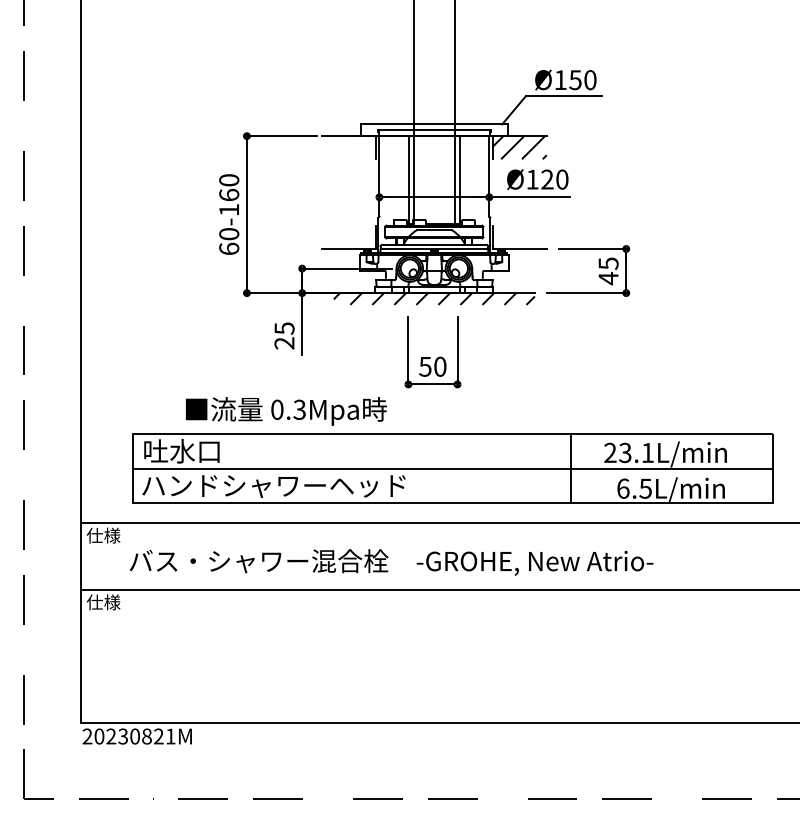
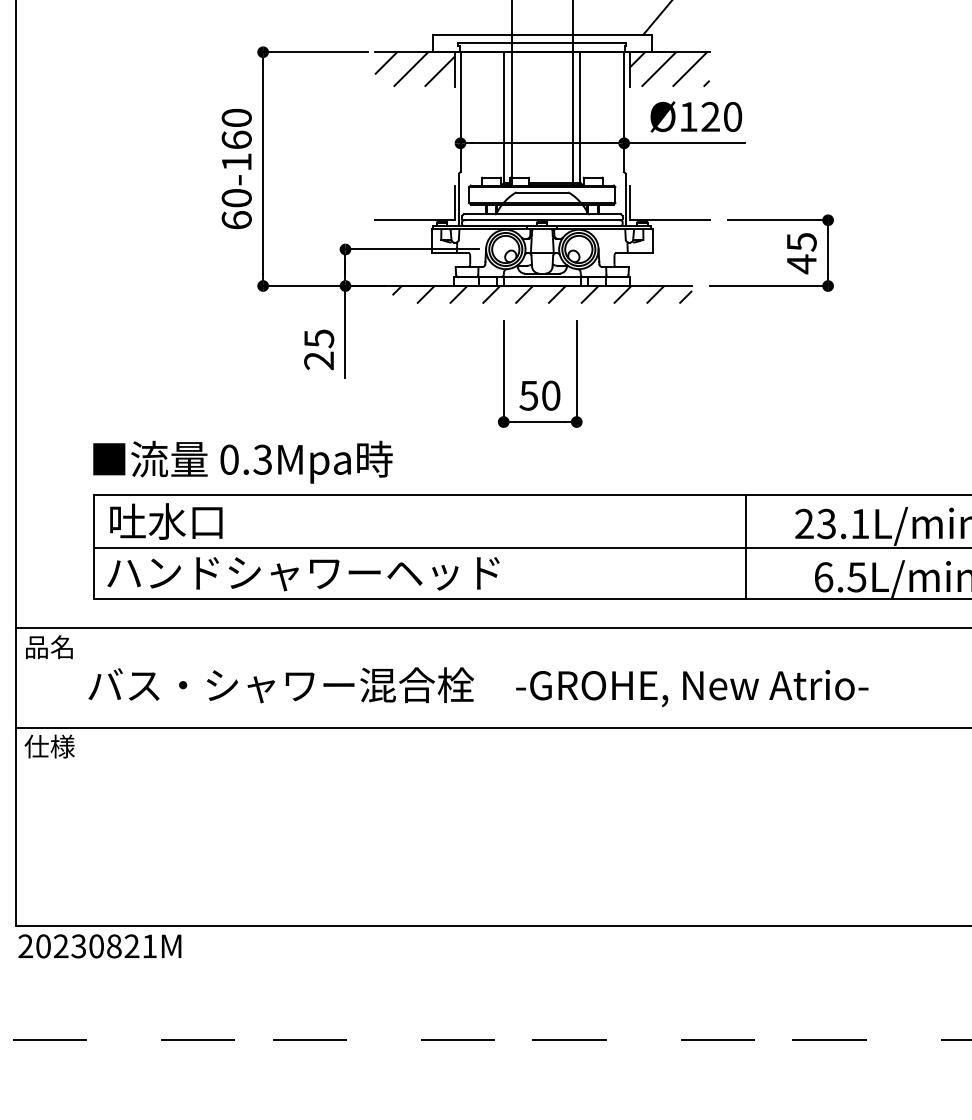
hatch: (348, 147) -> (414, 69), added
text: (285, 411) -> (241, 462), moved
text: (103, 535) -> (49, 646), 仕様 -> 品名

